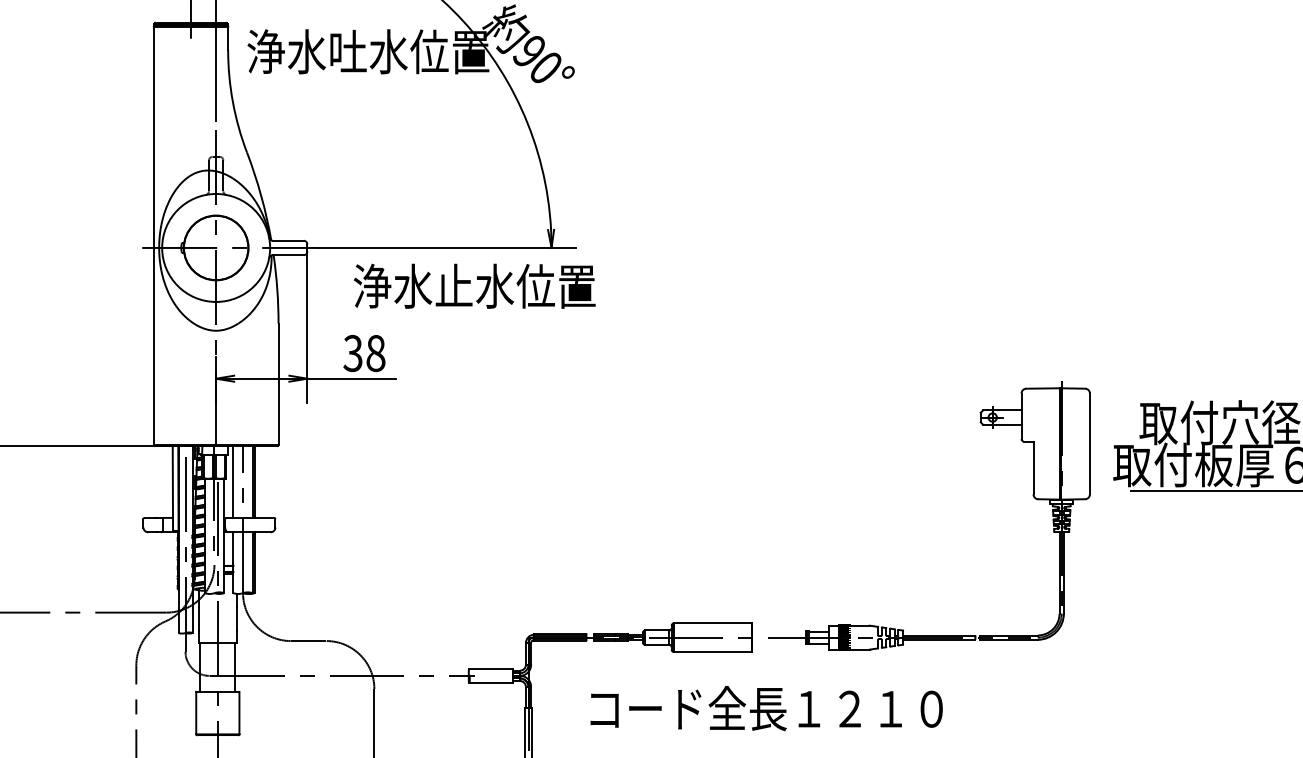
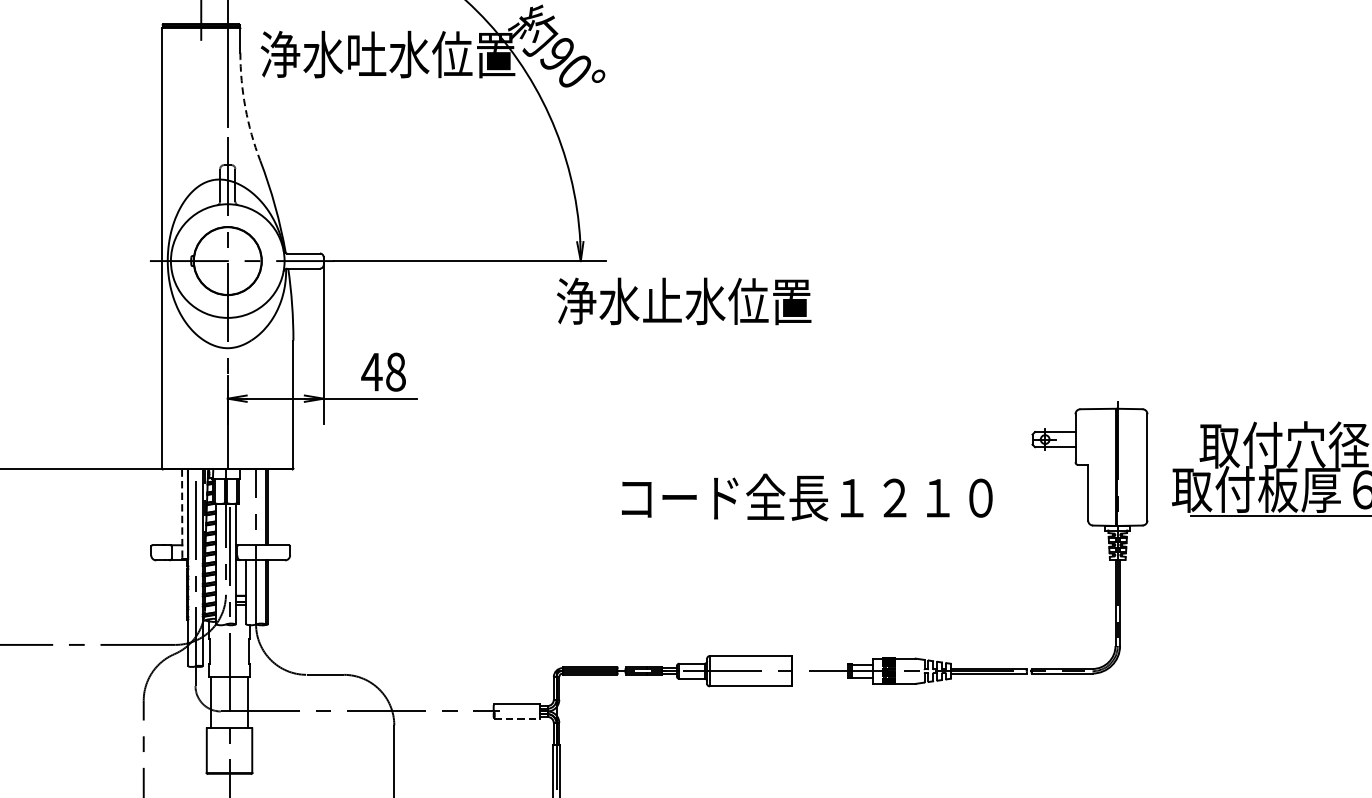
arc: (232, 102) -> (244, 107), solid -> dashed
text: (474, 285) -> (683, 300), moved
text: (352, 353) -> (371, 372), 38 -> 48
line: (233, 481) -> (246, 506), removed
line: (172, 488) -> (181, 514), solid -> dashed
line: (490, 682) -> (516, 718), solid -> dashed
text: (766, 708) -> (807, 497), moved

